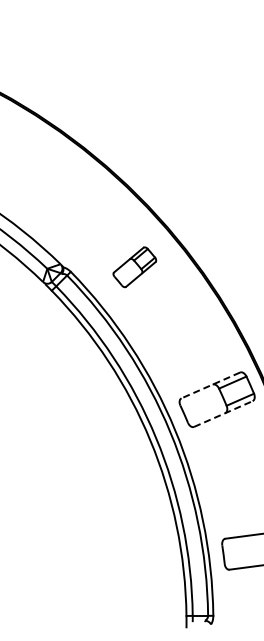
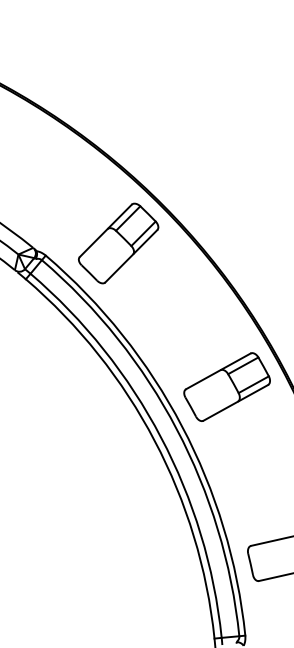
part: (134, 267) -> (118, 243), size x1.67
line: (210, 385) -> (218, 371), dashed -> solid
line: (223, 414) -> (235, 403), dashed -> solid

